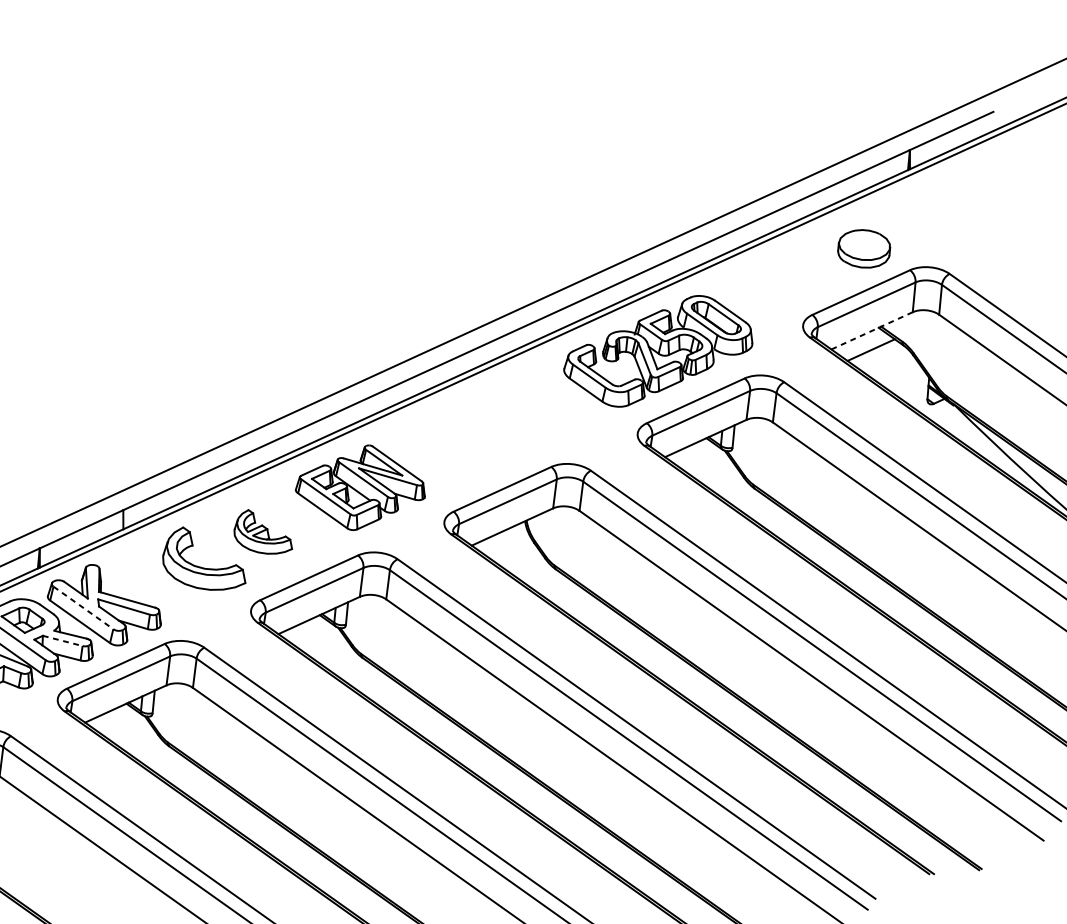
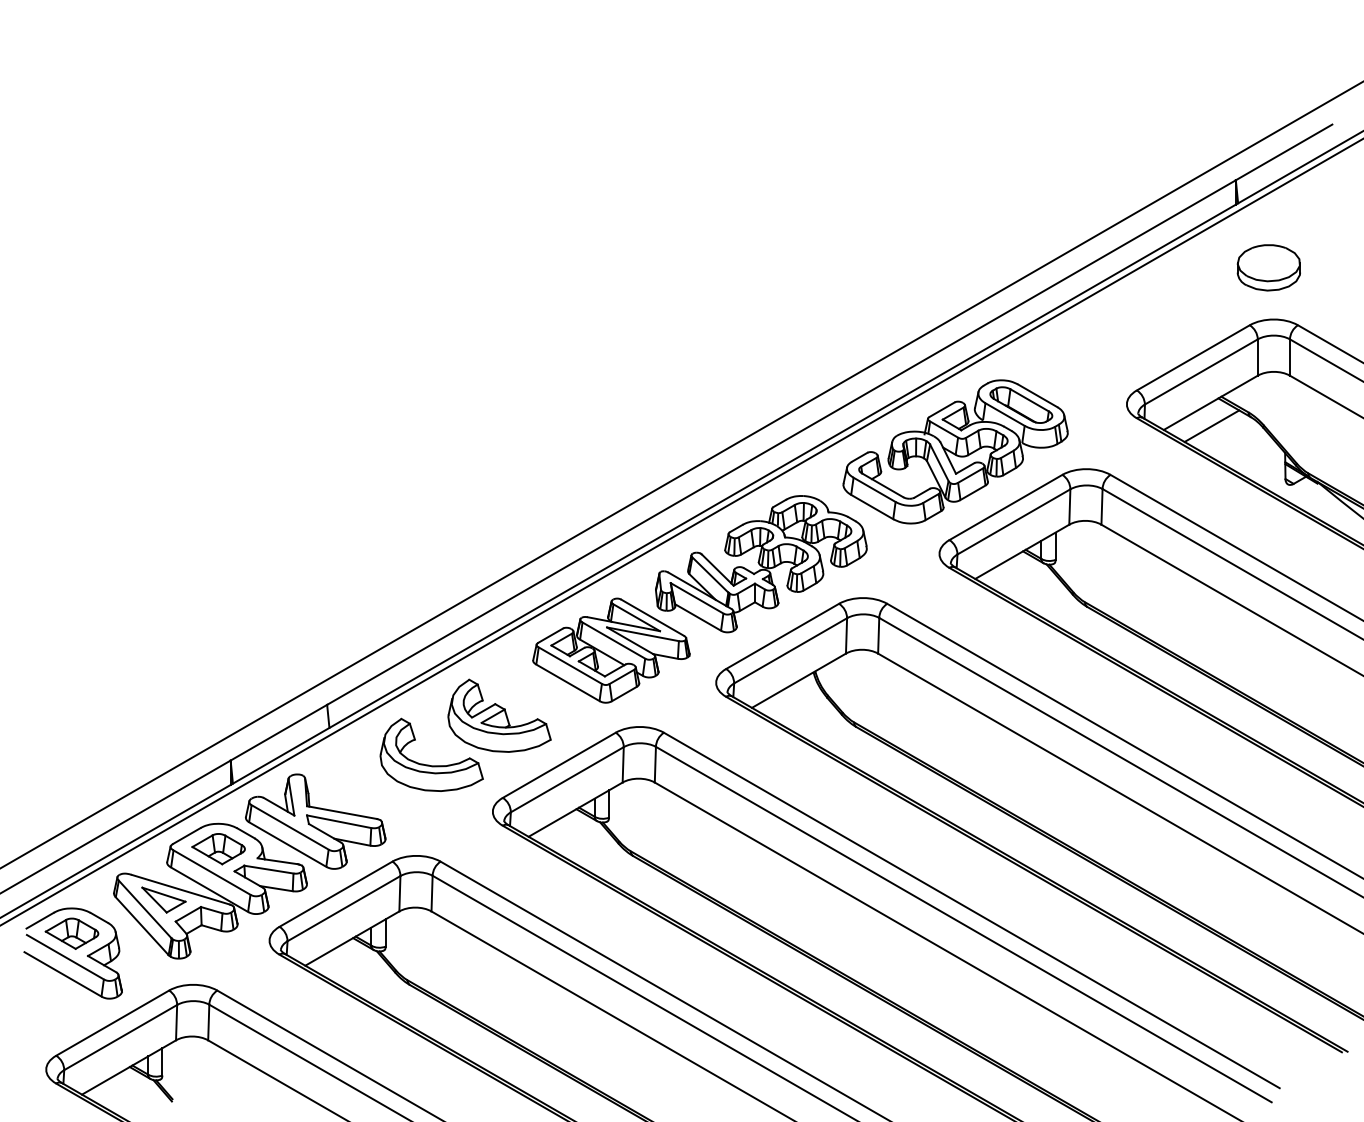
part: (863, 248) -> (1268, 267), moved
line: (871, 331) -> (1210, 403), dashed -> solid
part: (490, 428) -> (761, 564), added
part: (263, 532) -> (499, 715), size x1.43
line: (83, 608) -> (290, 827), dashed -> solid
line: (62, 640) -> (268, 869), dashed -> solid

